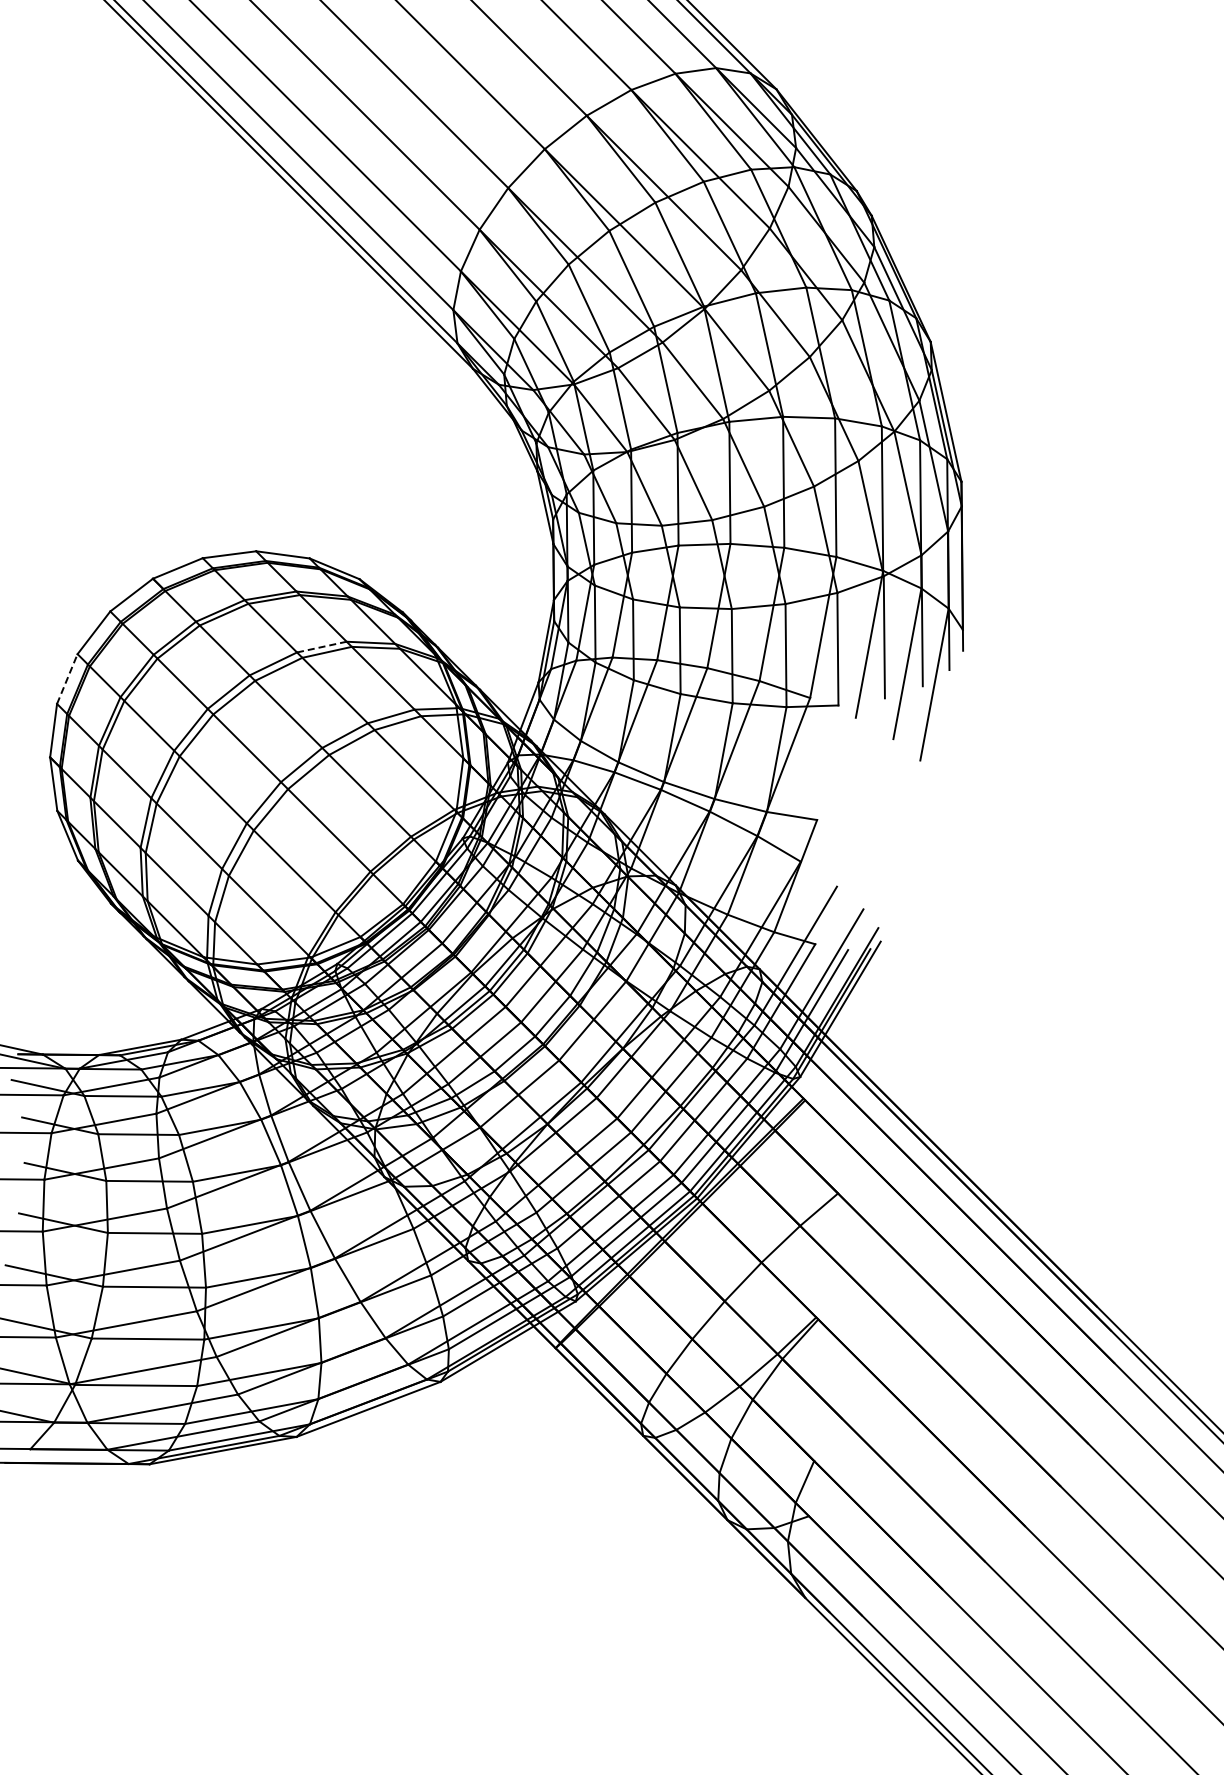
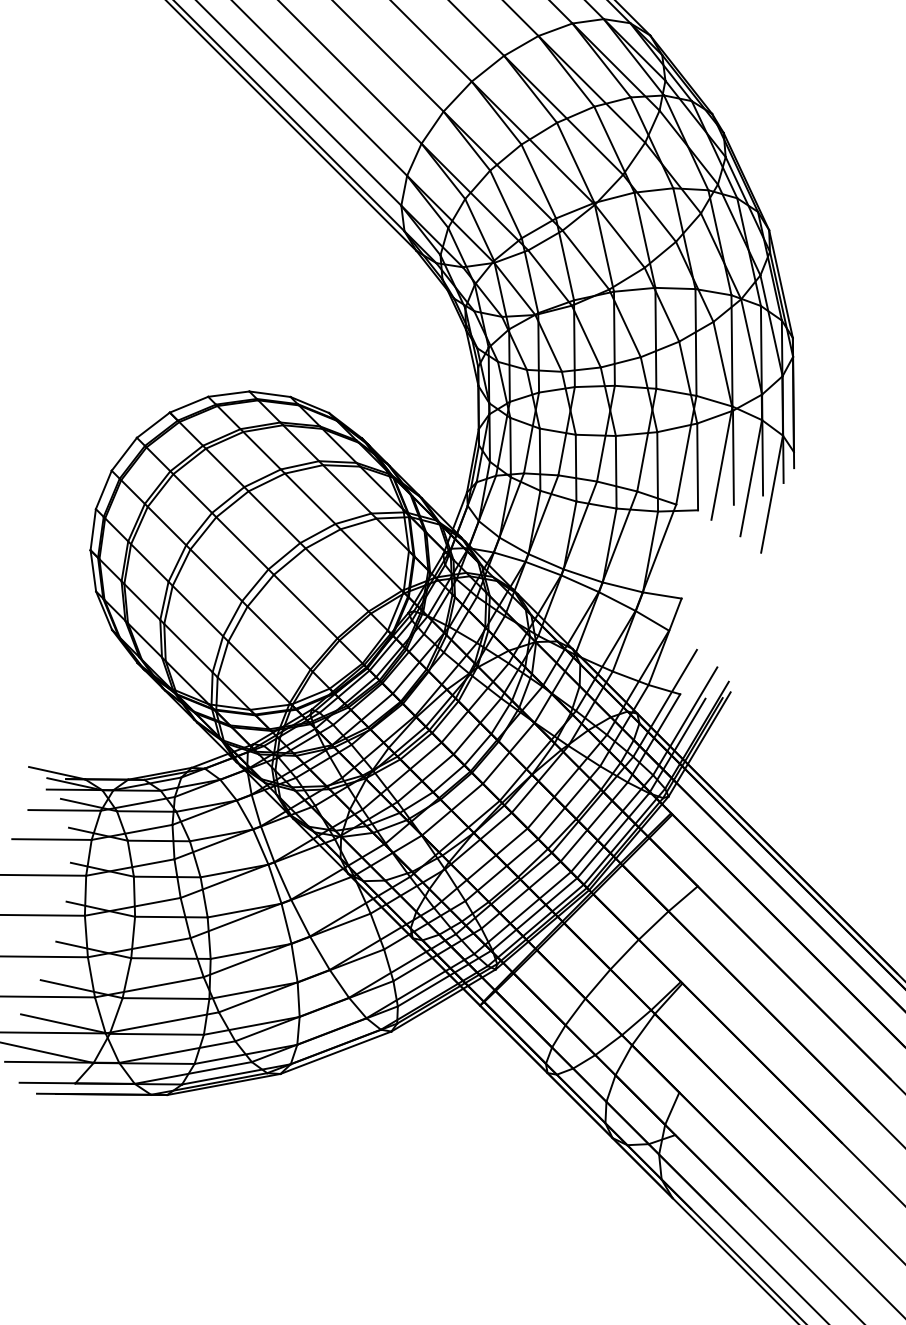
line: (322, 647) -> (300, 465), dashed -> solid
line: (67, 679) -> (103, 490), dashed -> solid

